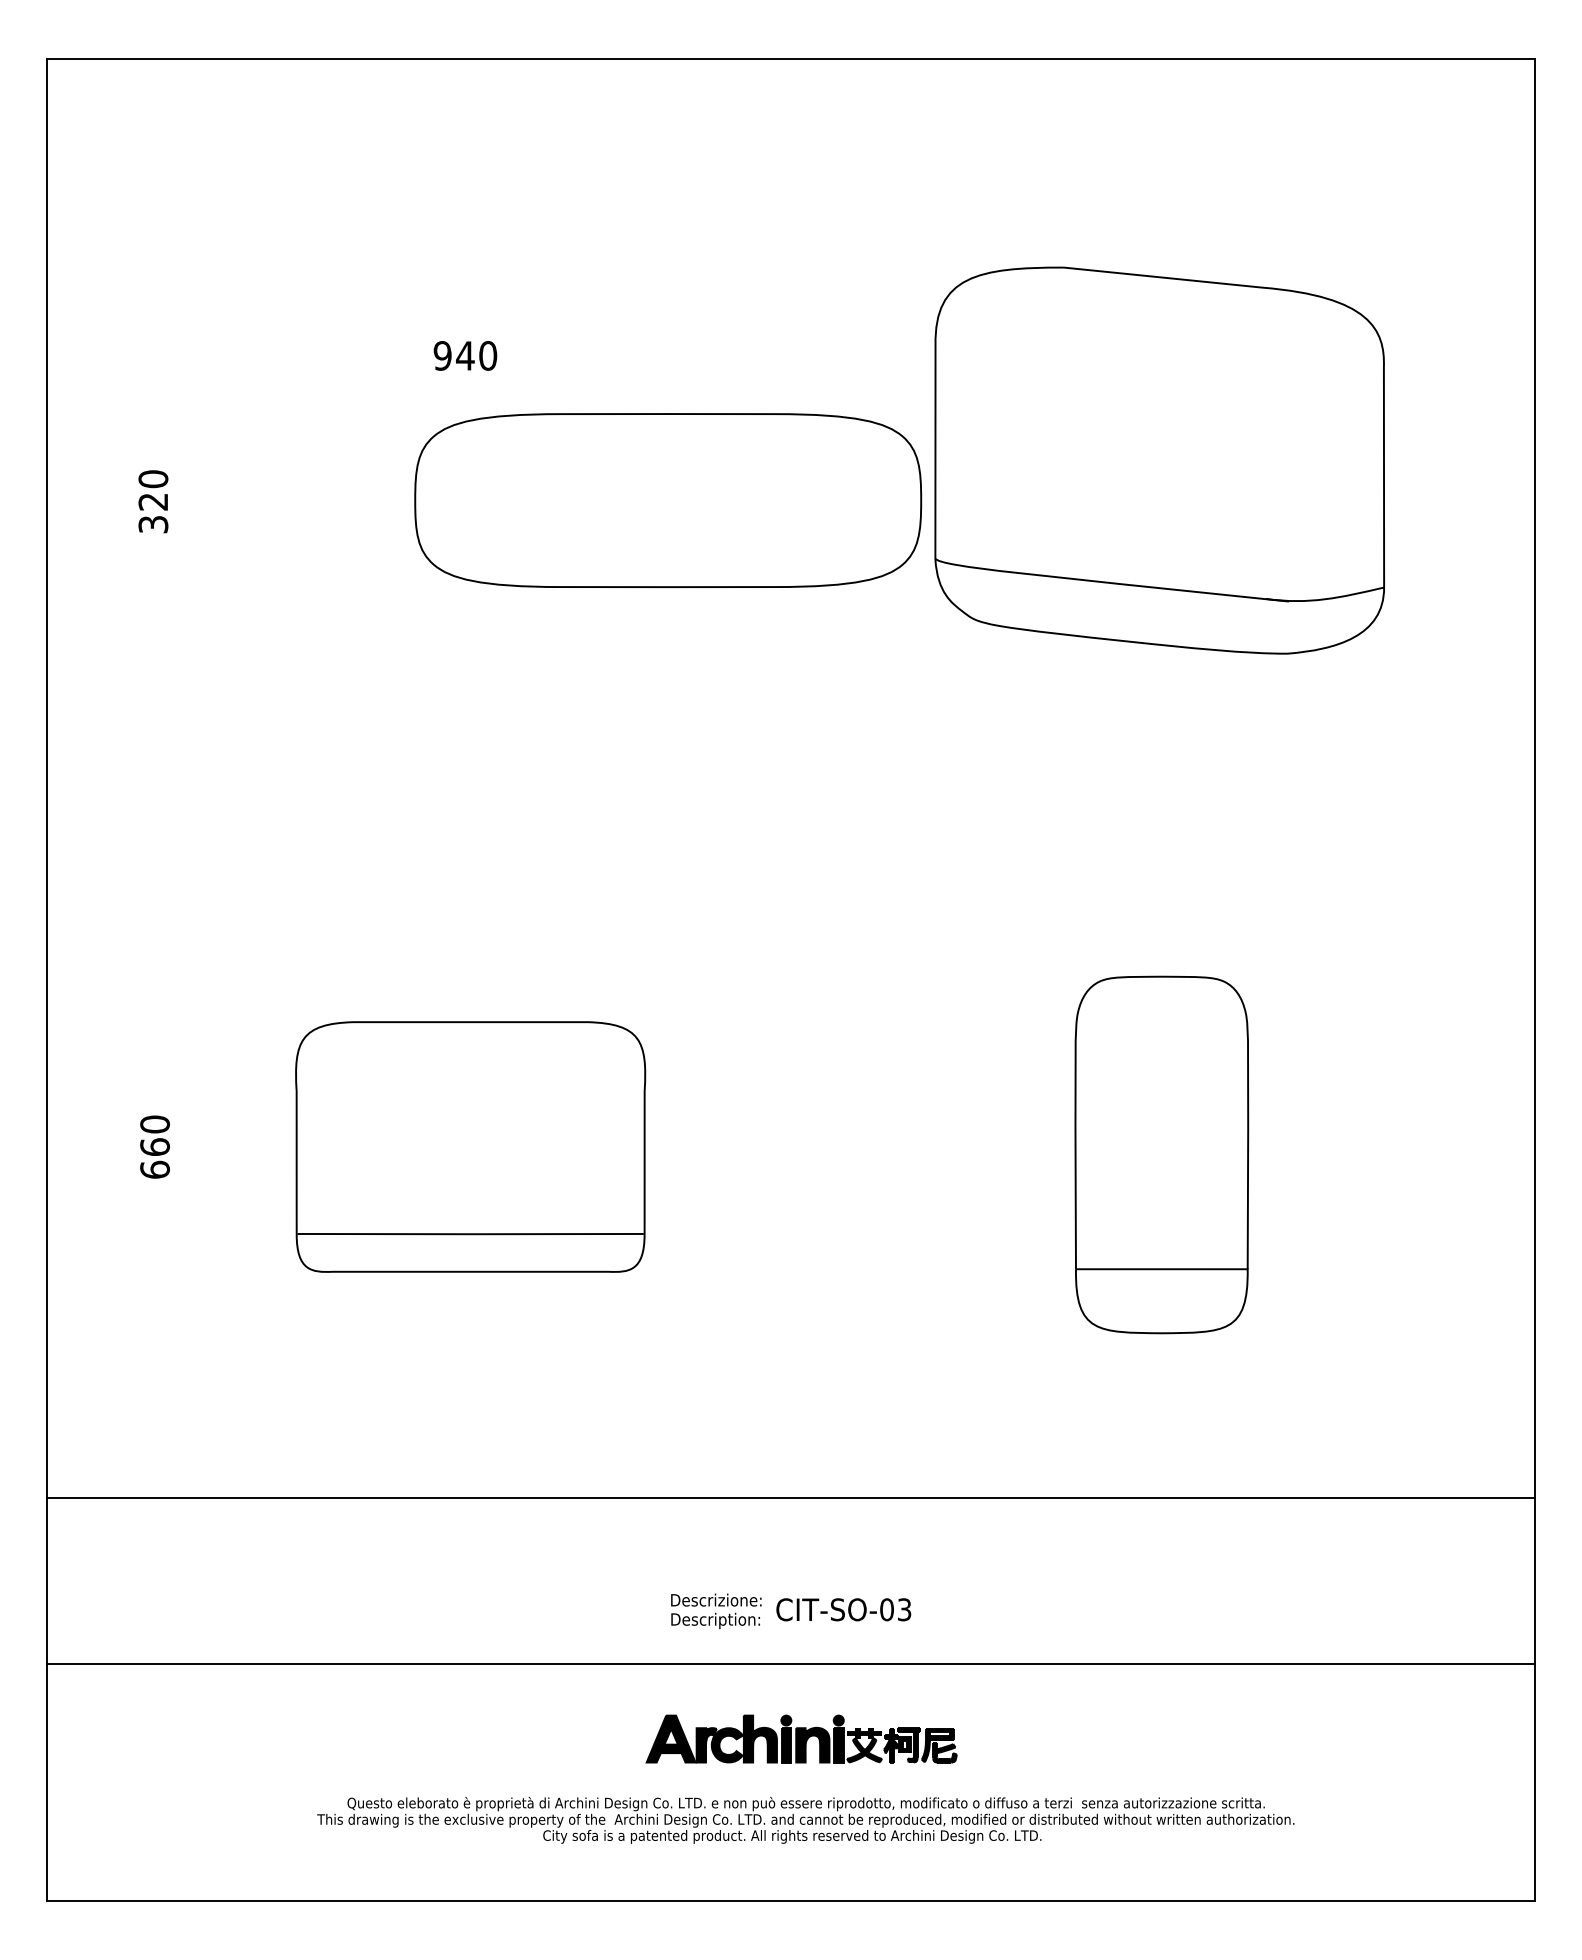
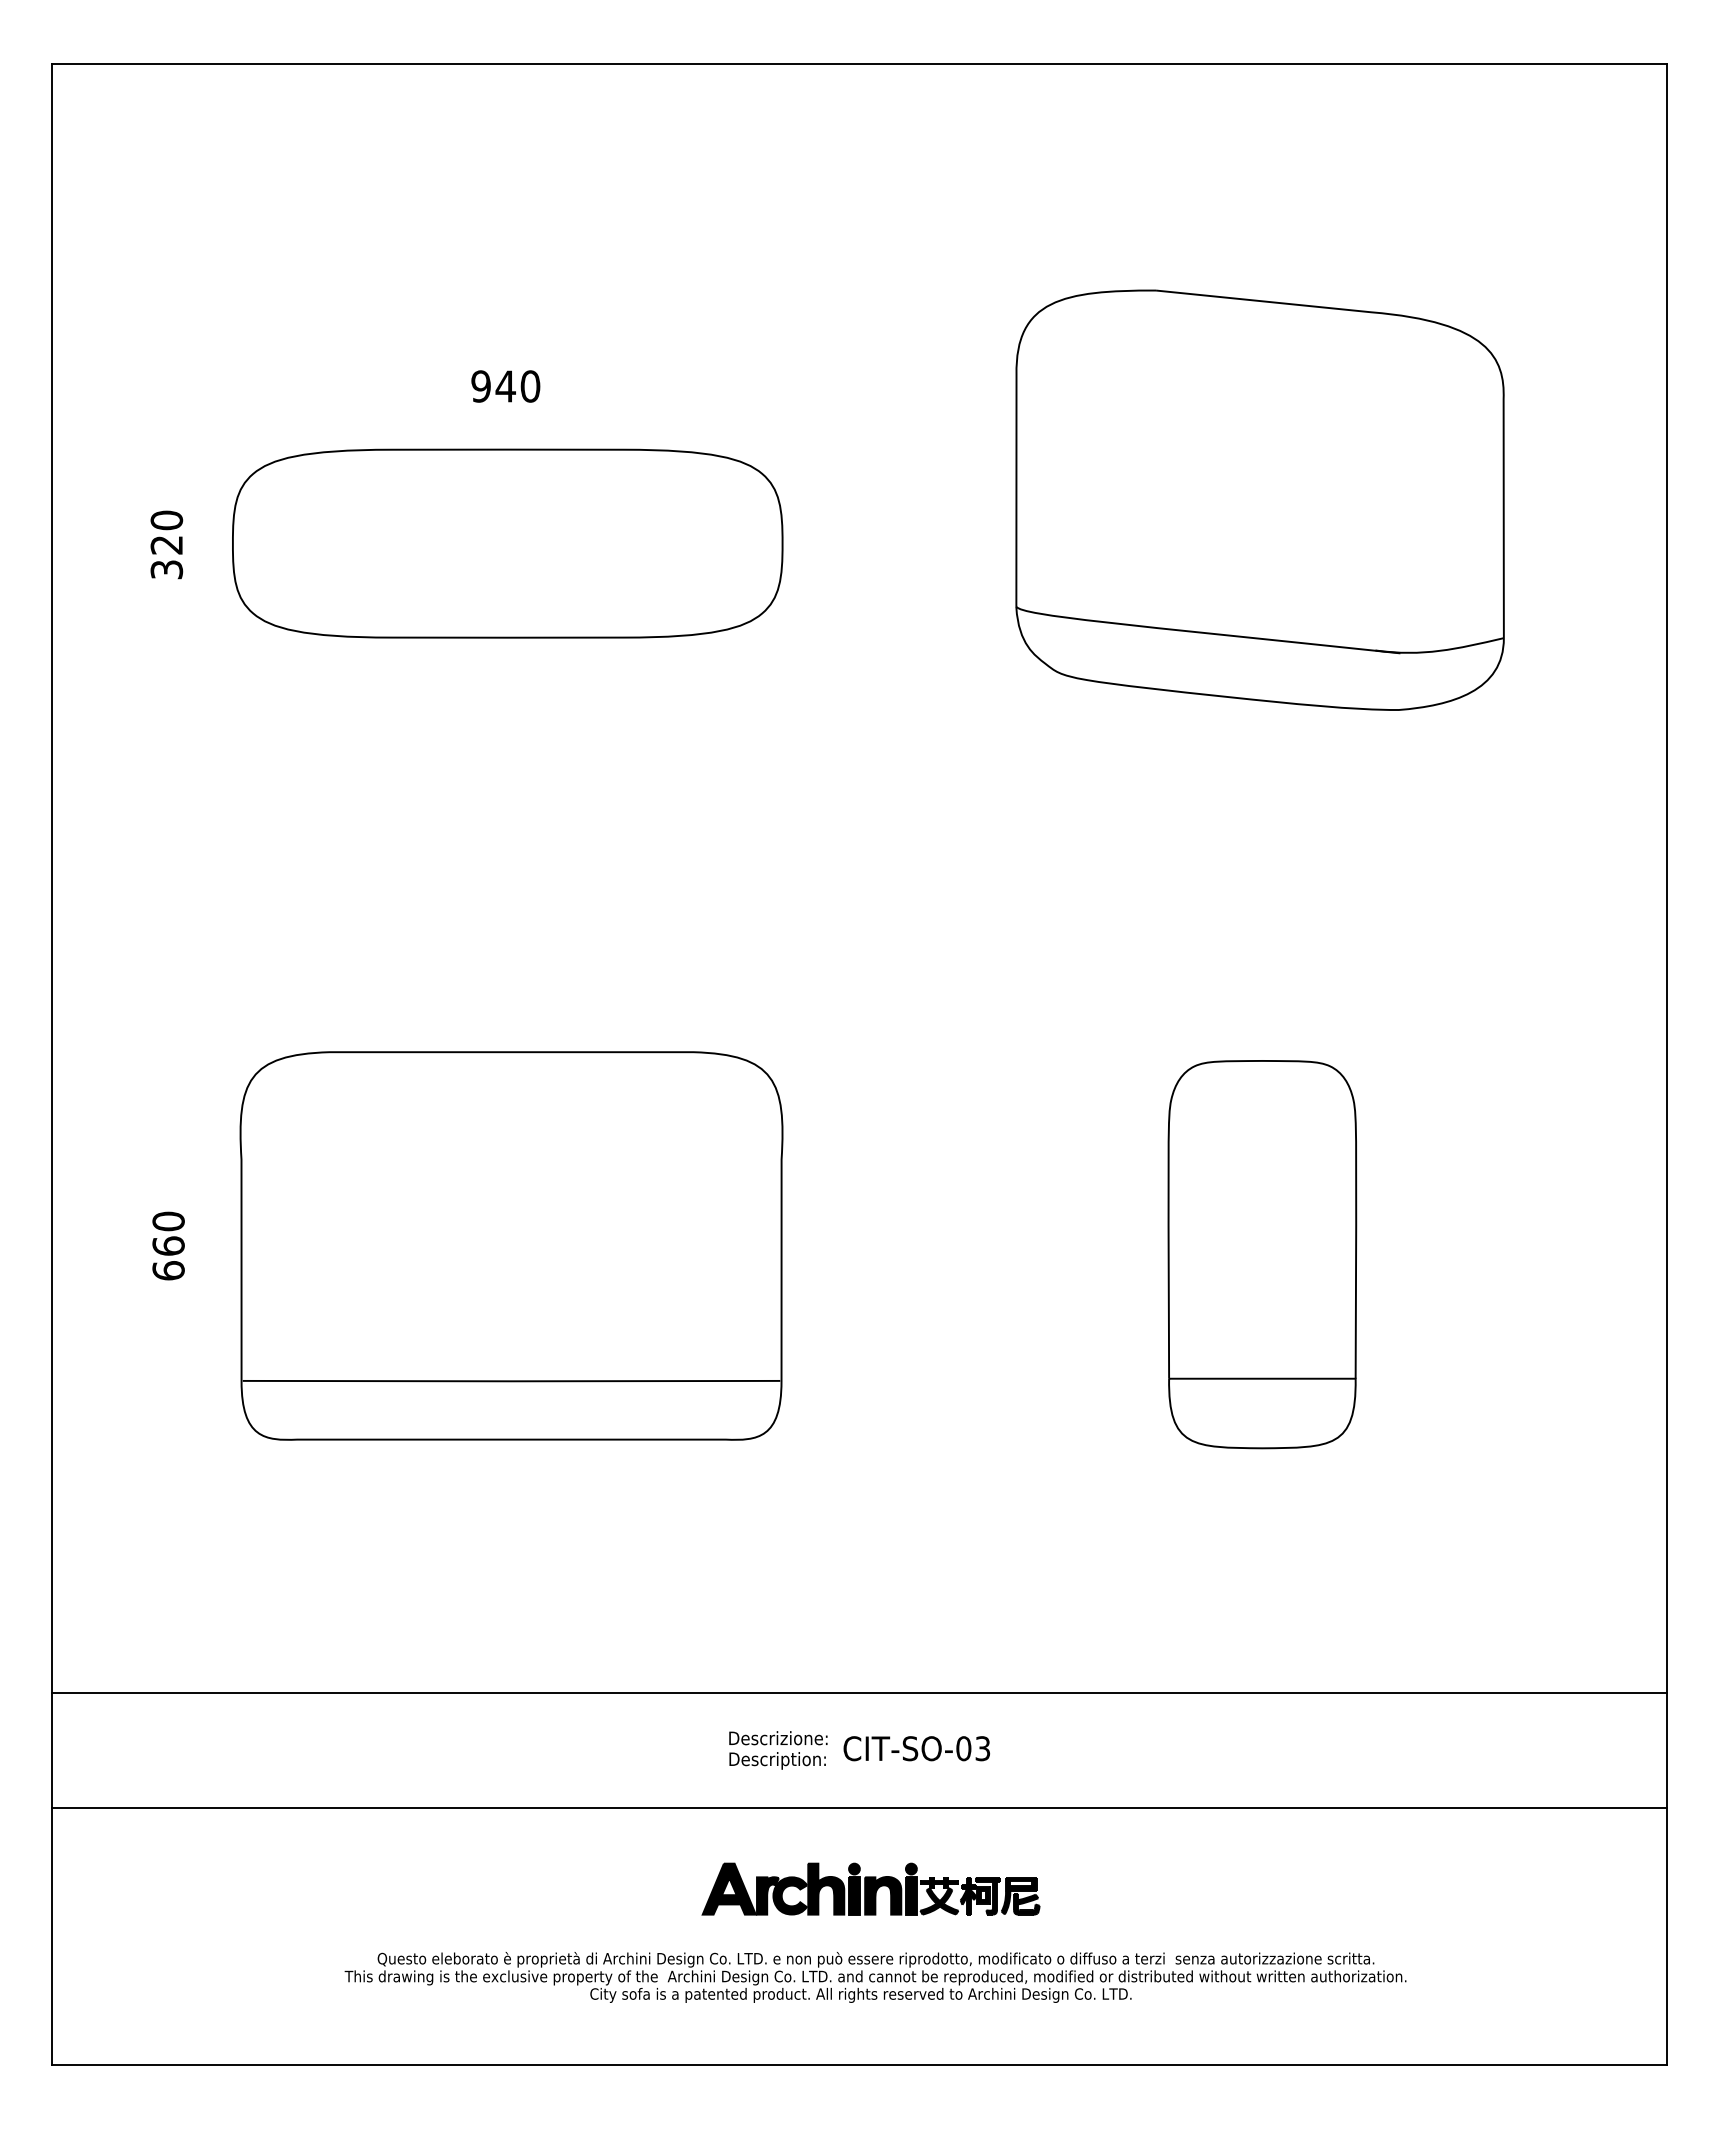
part: (668, 500) -> (508, 543), moved
part: (470, 1146) -> (511, 1245), size x1.43
line: (790, 1498) -> (858, 1692), moved

